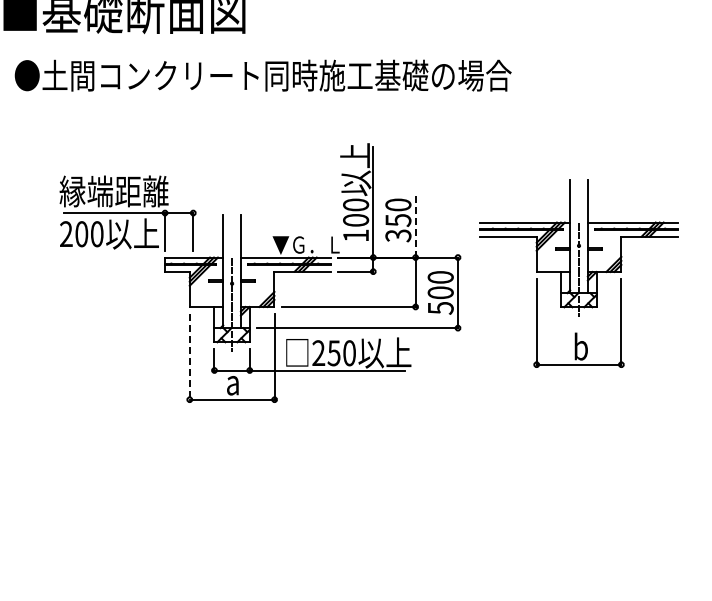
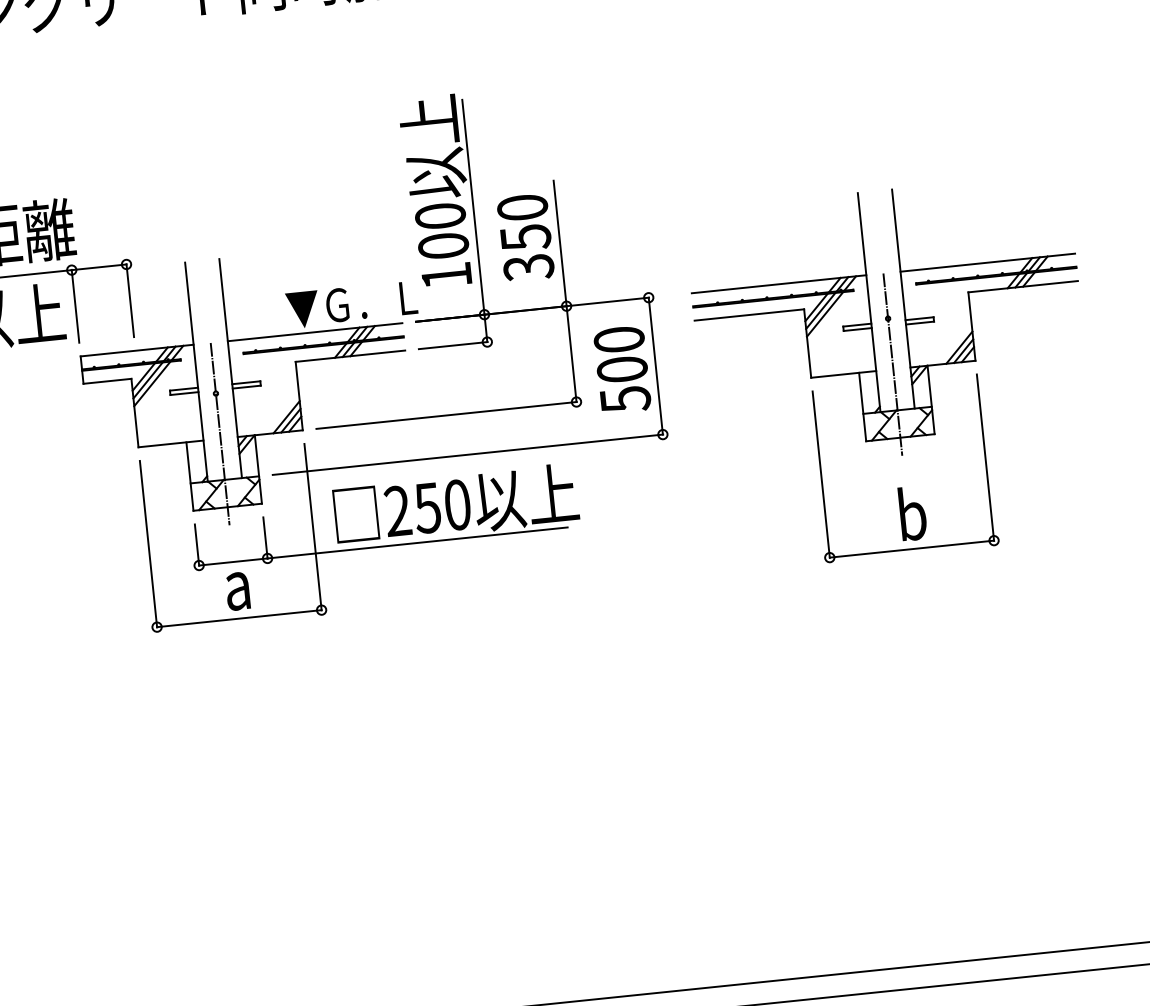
line: (415, 224) -> (559, 242), dashed -> solid
part: (578, 273) -> (892, 372), moved
line: (189, 356) -> (147, 543), dashed -> solid

